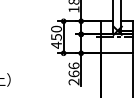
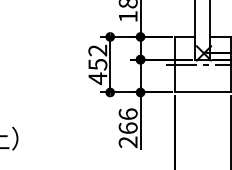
text: (56, 28) -> (97, 49), 450 -> 452

